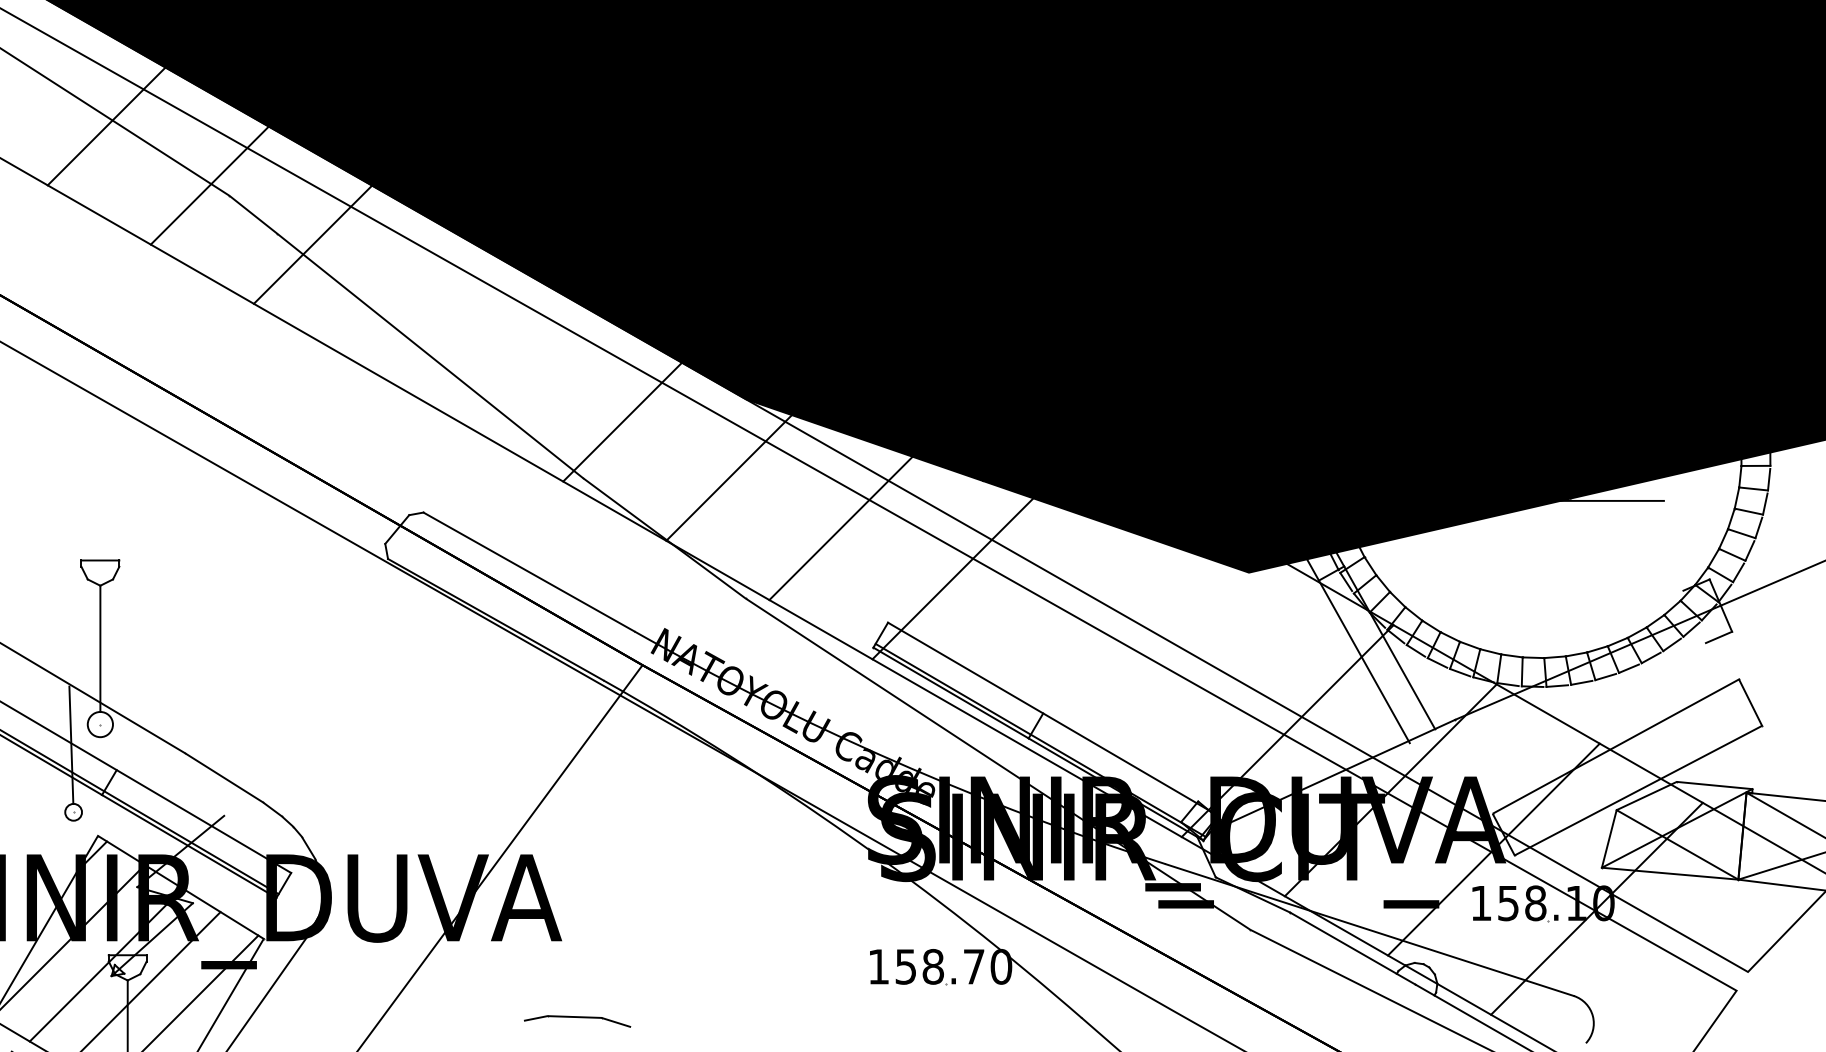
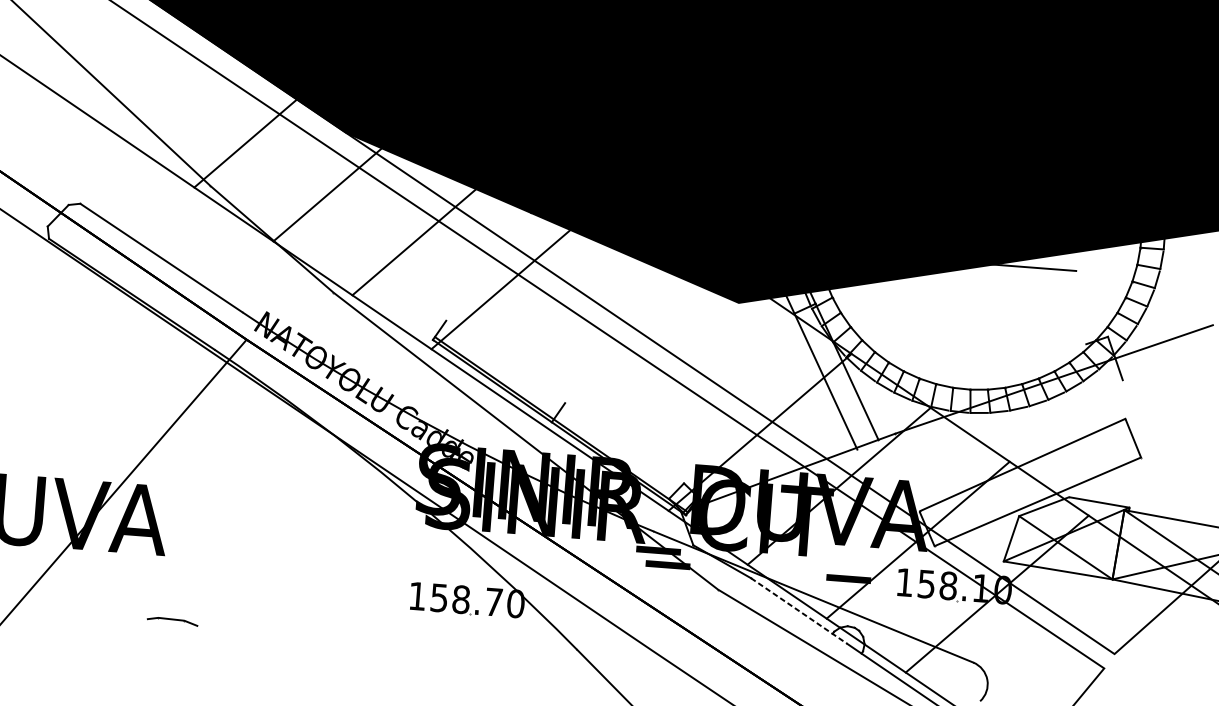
line: (1718, 637) -> (1111, 383), removed
line: (1053, 718) -> (573, 407), removed
line: (1353, 948) -> (799, 610), solid -> dashed
part: (577, 1021) -> (172, 621), size x0.6

